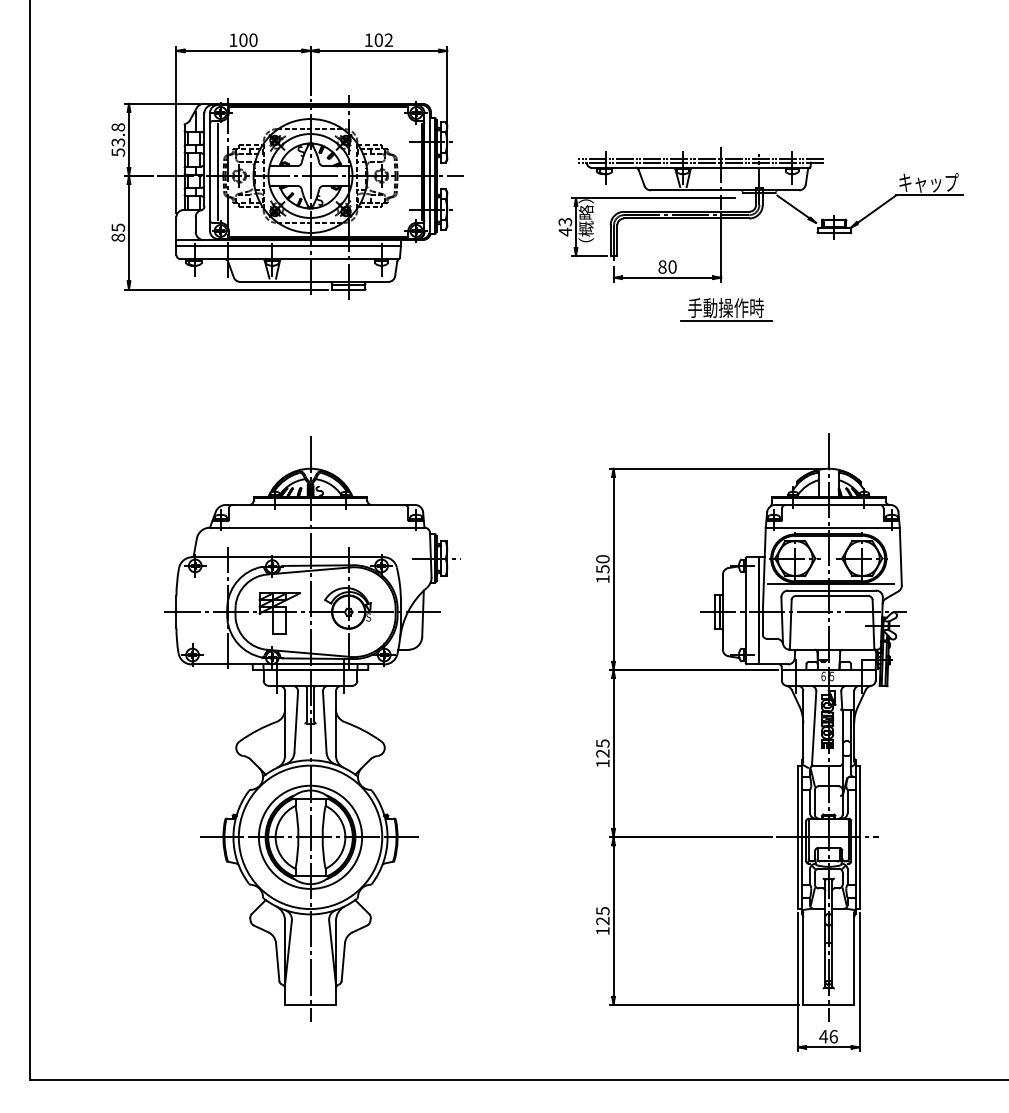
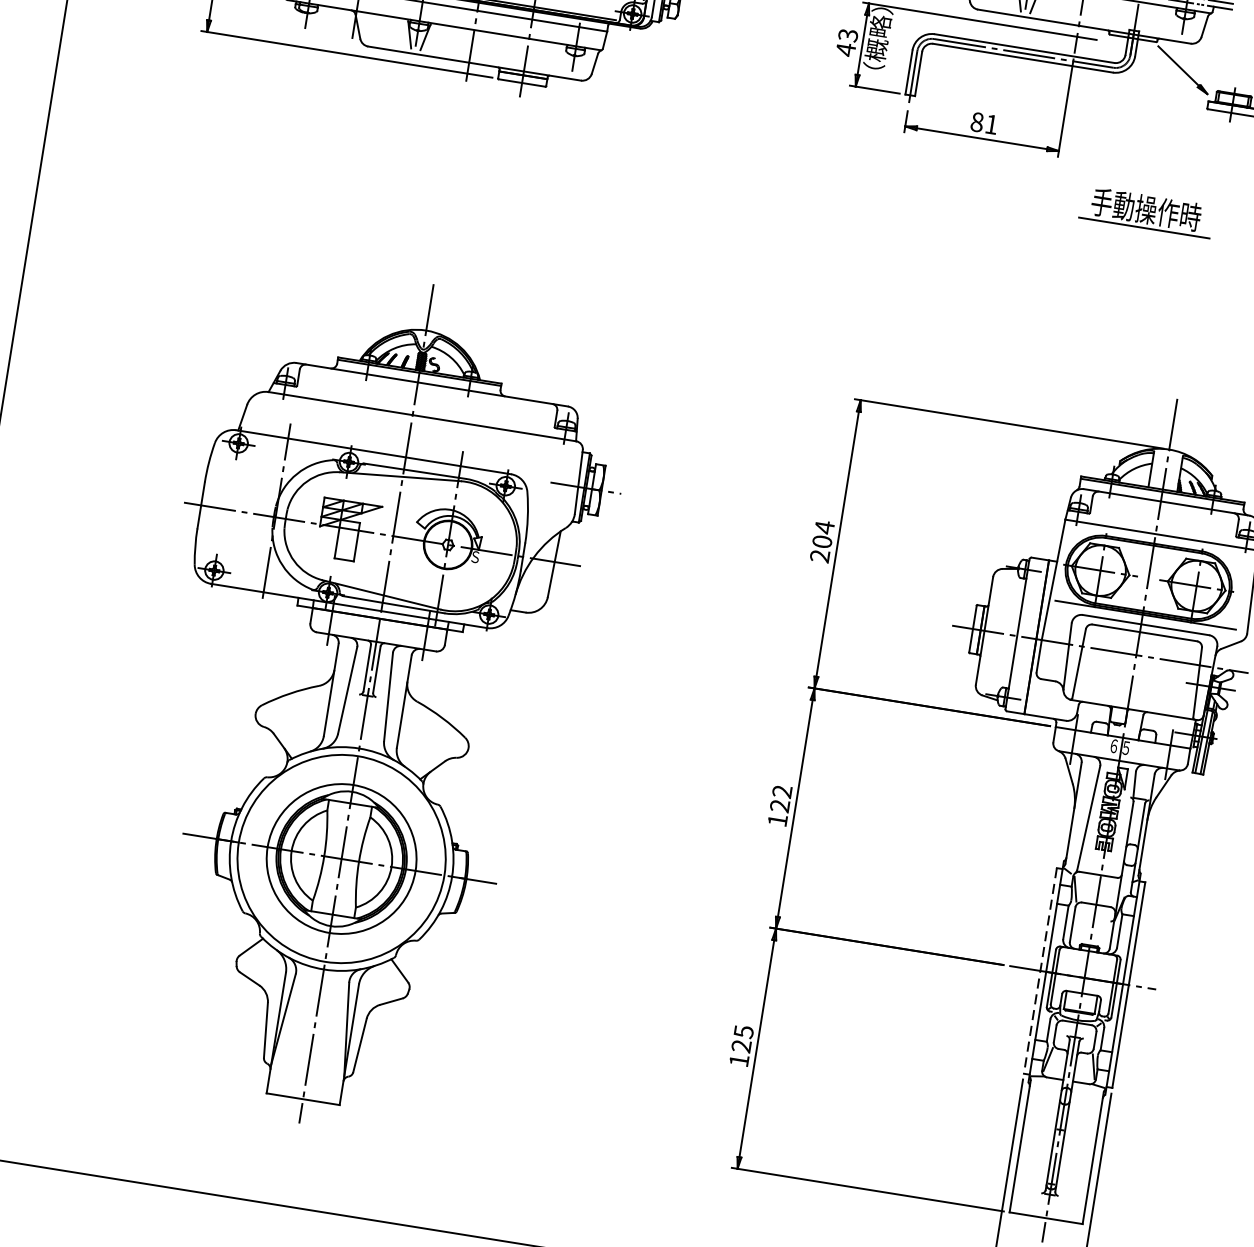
text: (672, 266) -> (991, 123), 80 -> 81
part: (726, 309) -> (1146, 211), moved
text: (602, 568) -> (821, 540), 150 -> 204
text: (602, 743) -> (781, 791), 125 -> 122
line: (797, 837) -> (1039, 971), solid -> dashed

